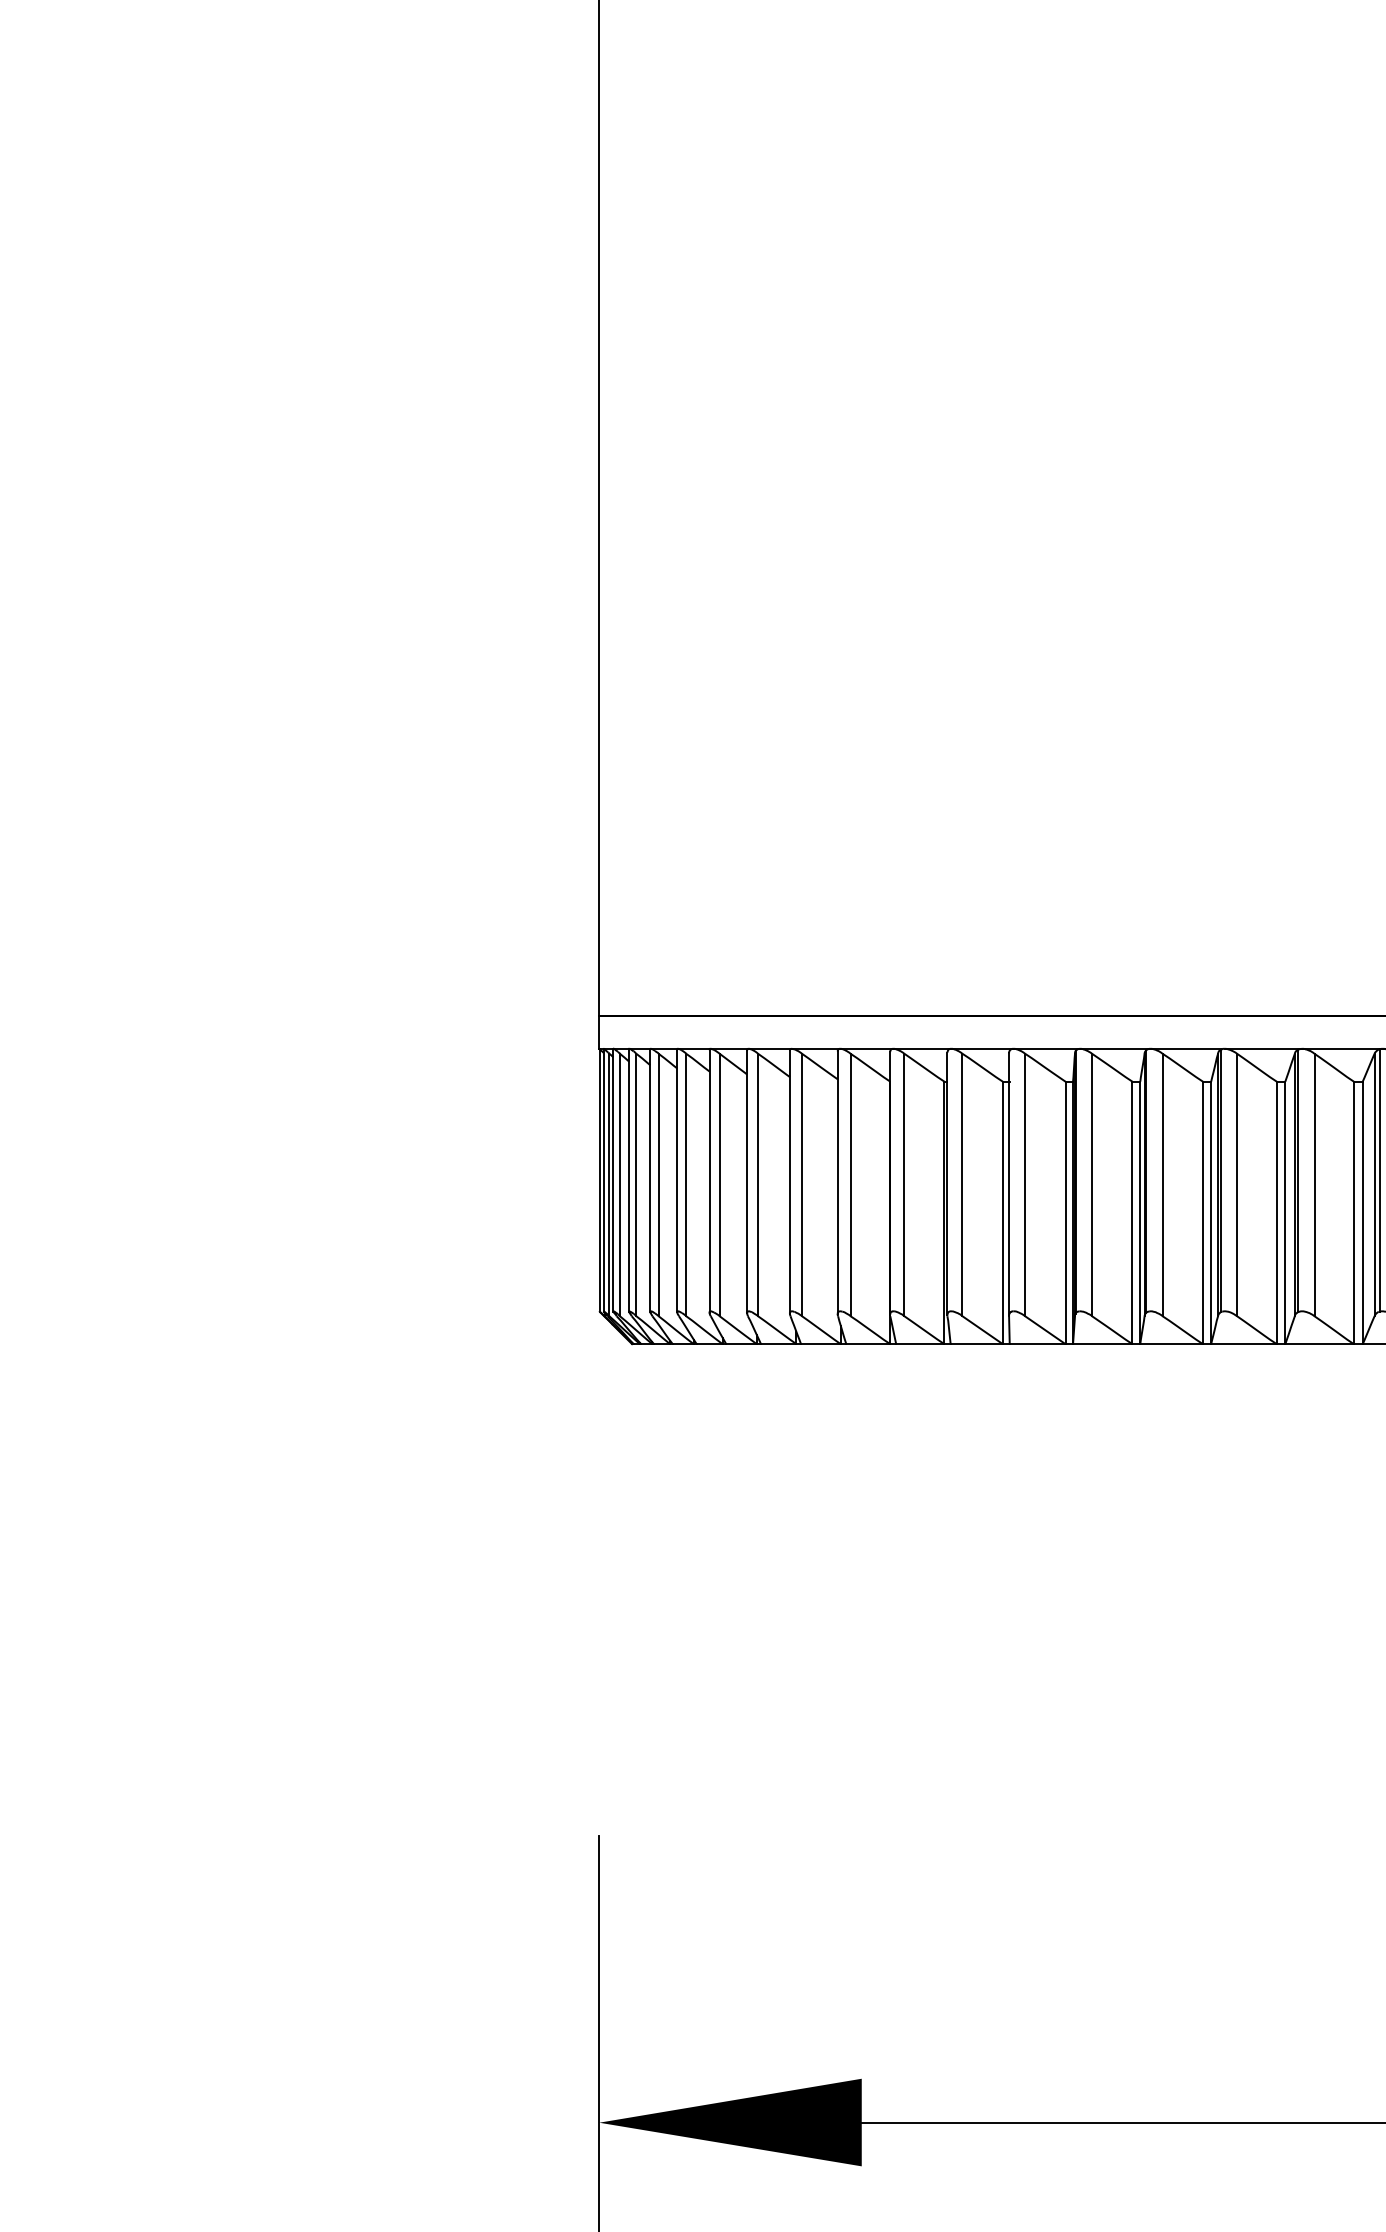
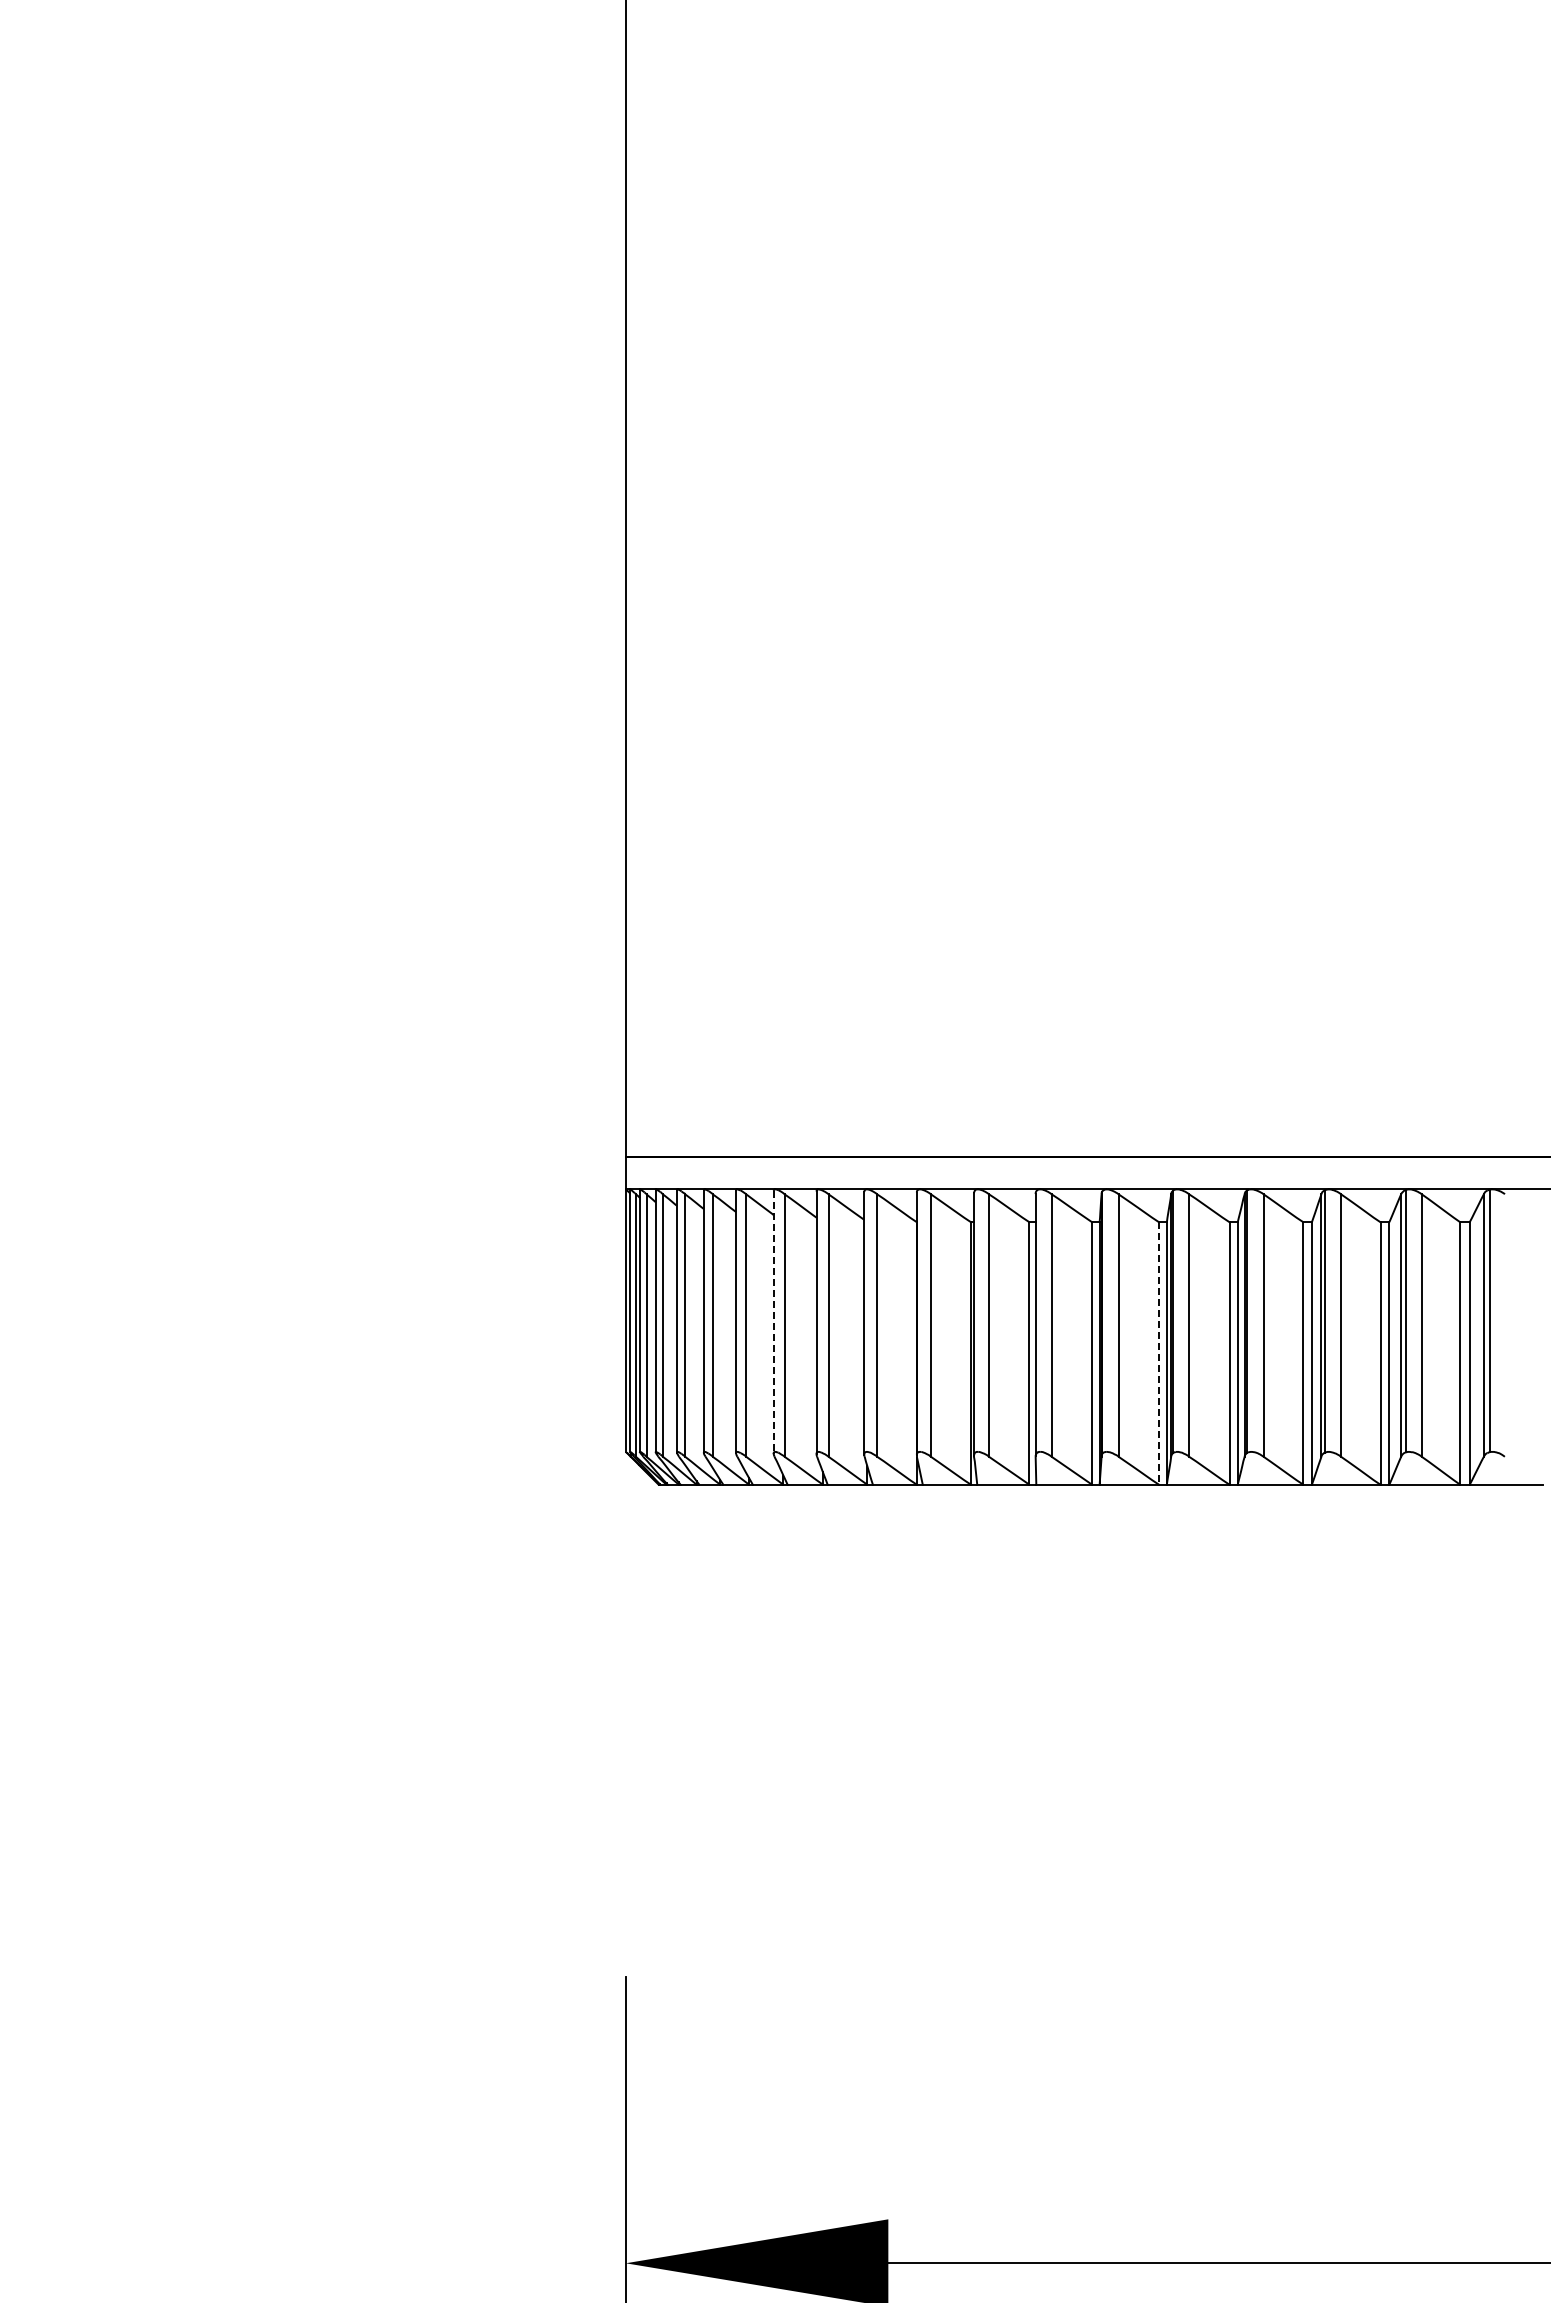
line: (746, 1181) -> (773, 1322), solid -> dashed
line: (1132, 1212) -> (1159, 1353), solid -> dashed

